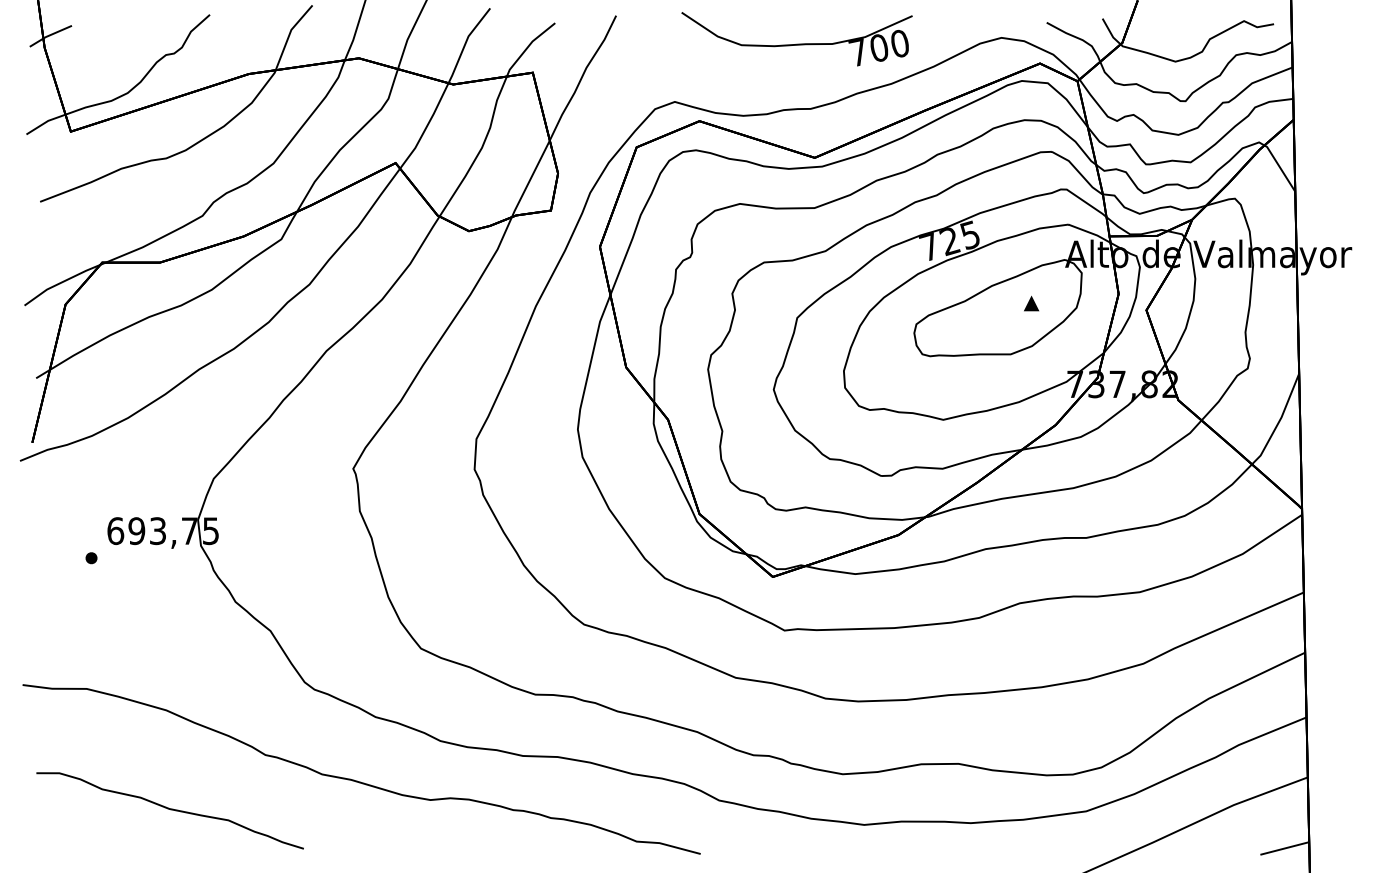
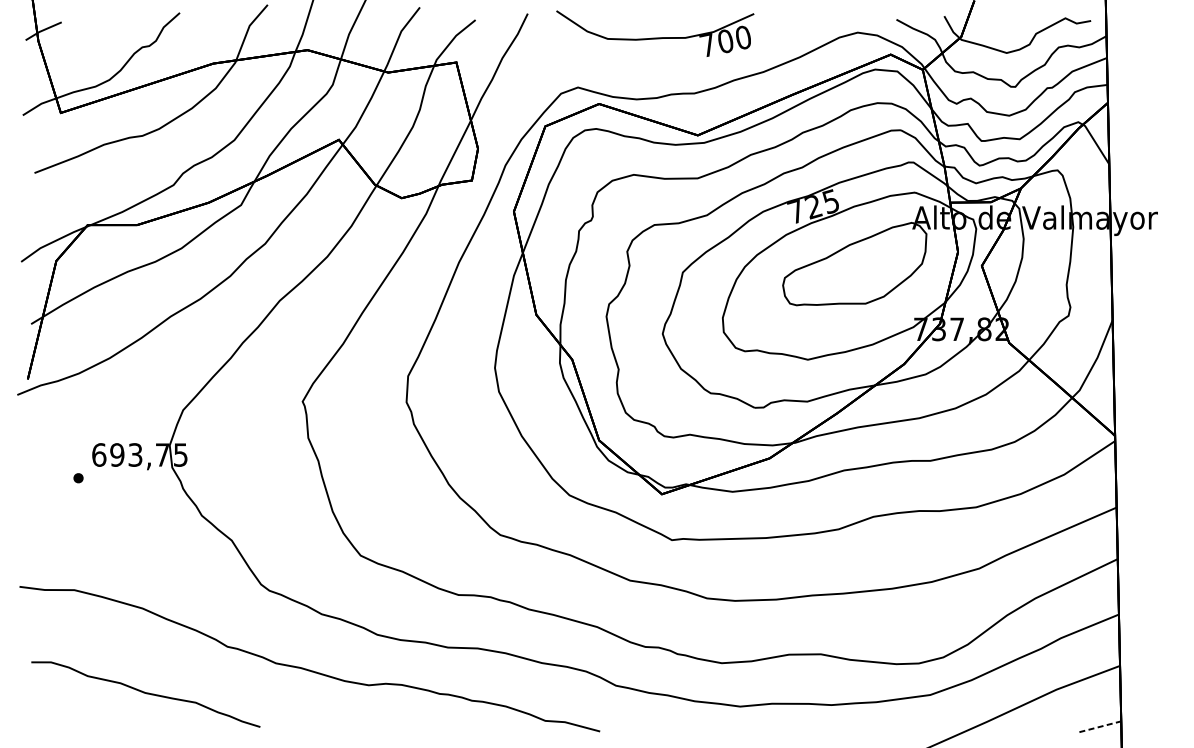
part: (796, 39) -> (654, 34), moved
part: (1031, 303) -> (883, 260), removed
line: (1285, 848) -> (1100, 726), solid -> dashed

